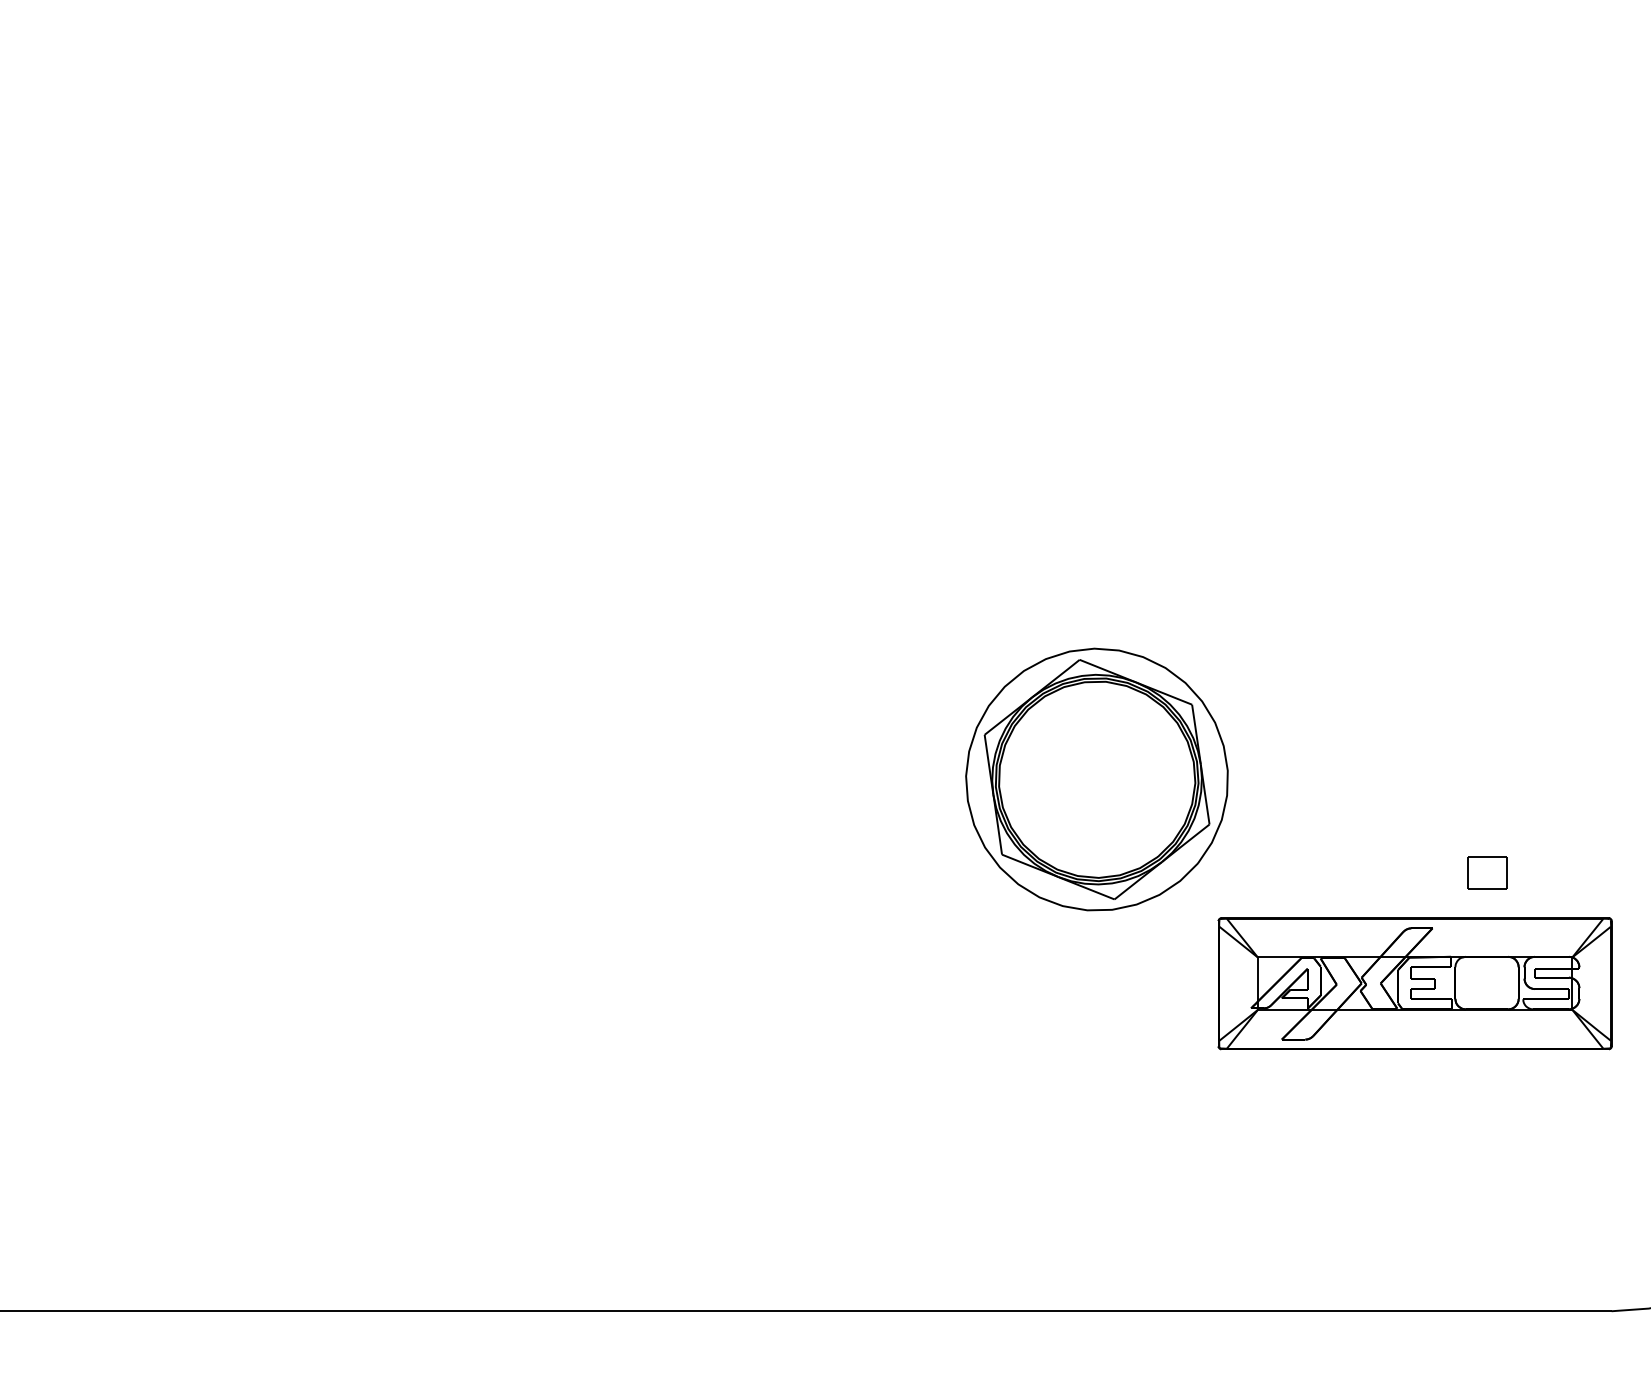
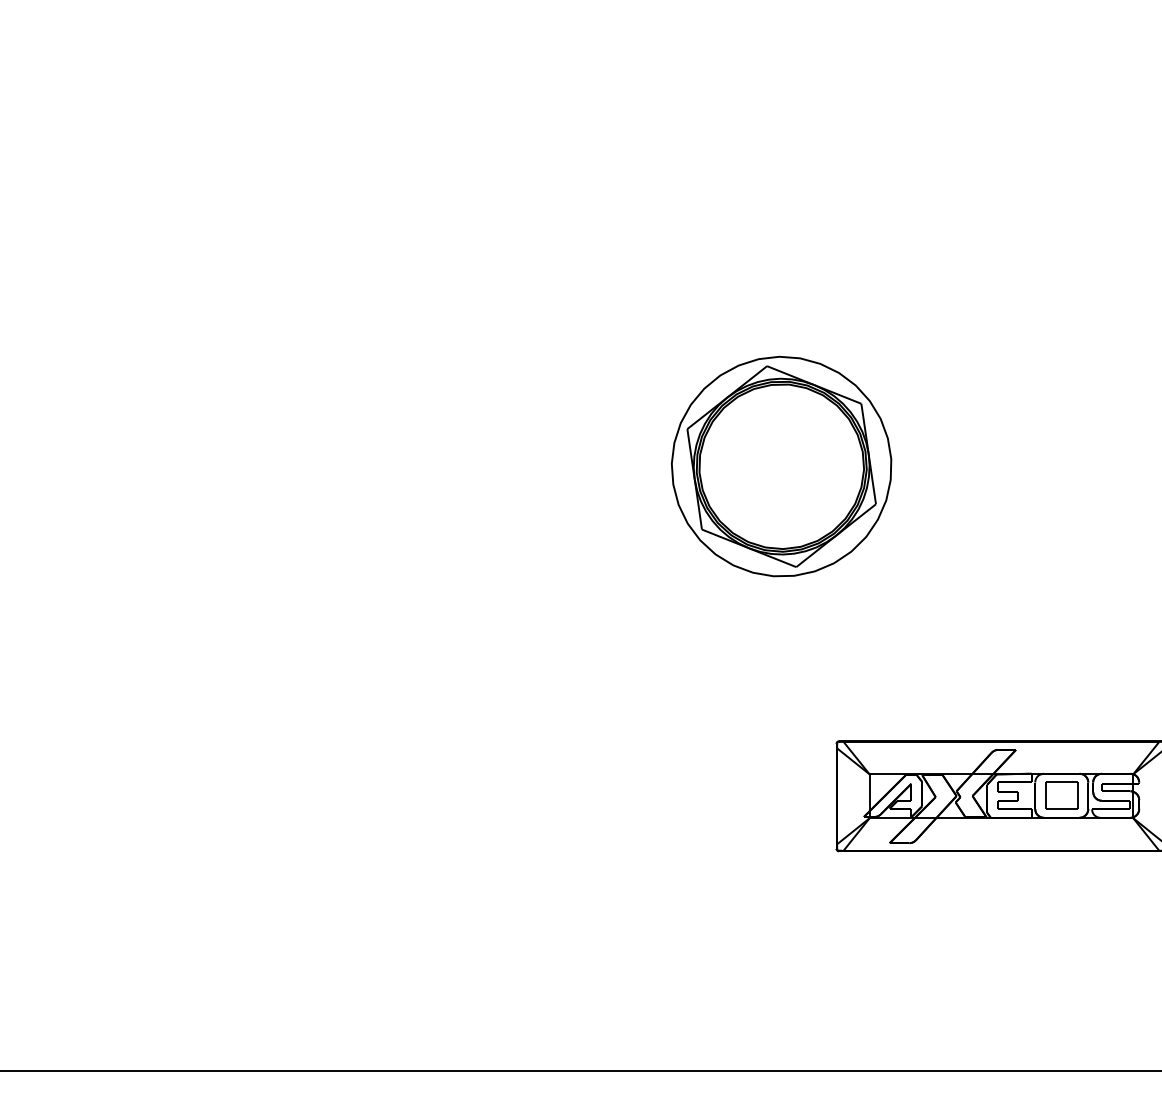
part: (1096, 779) -> (781, 466), moved
part: (1487, 872) -> (1062, 795), moved

